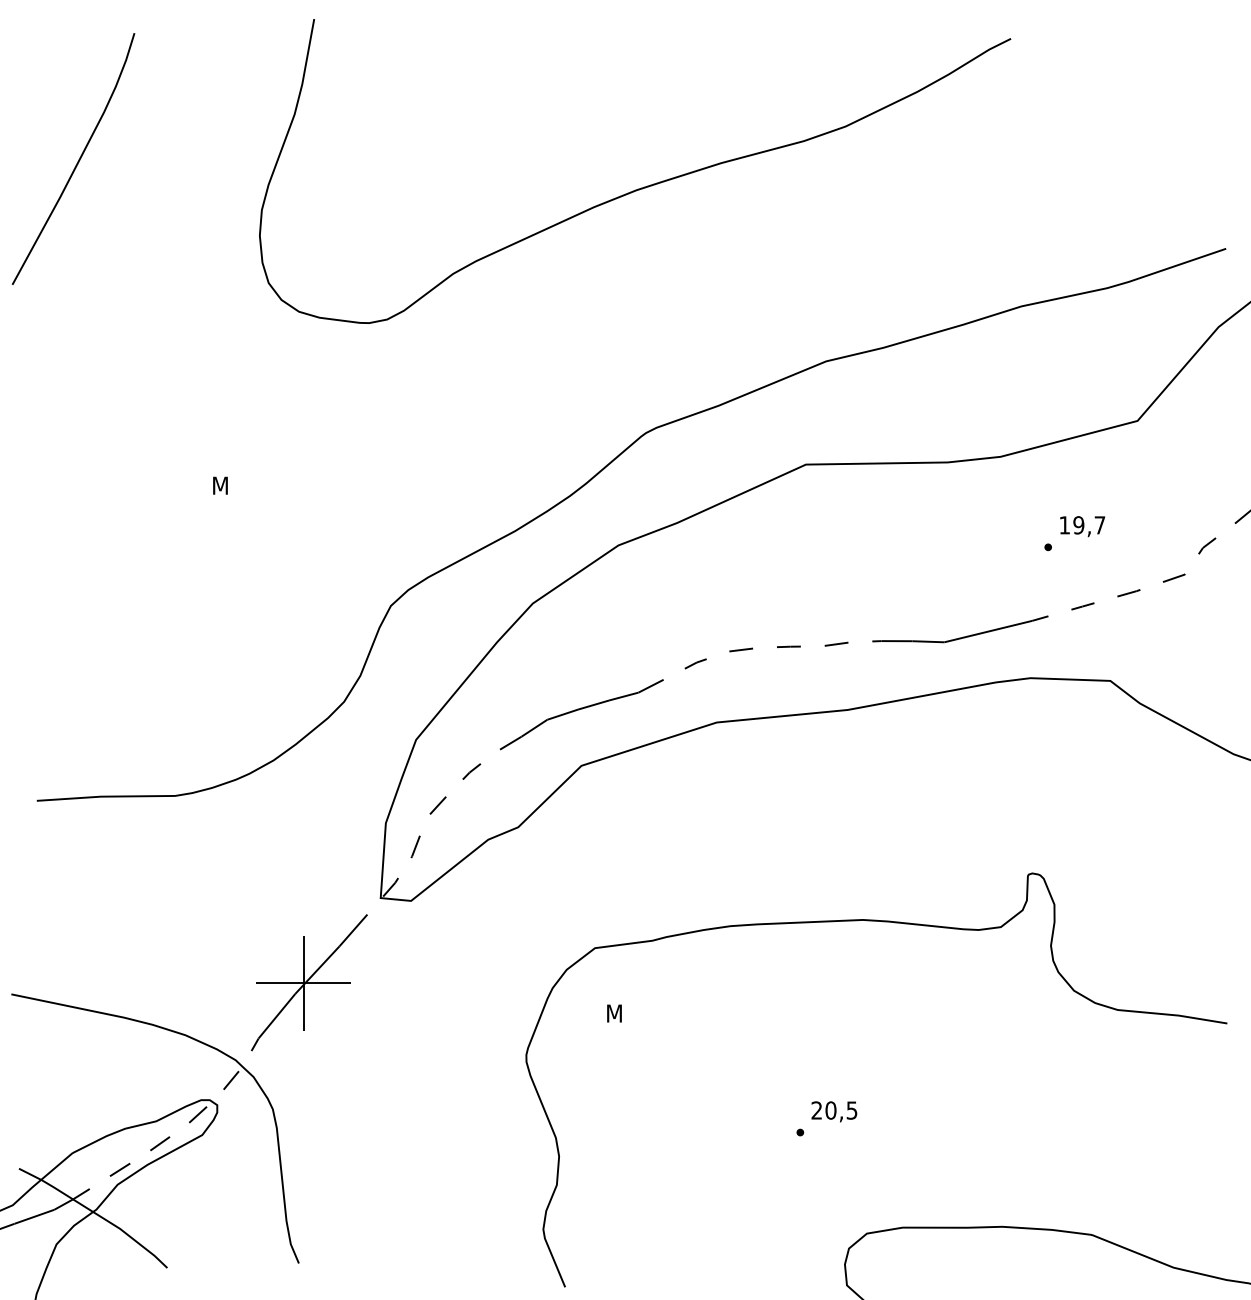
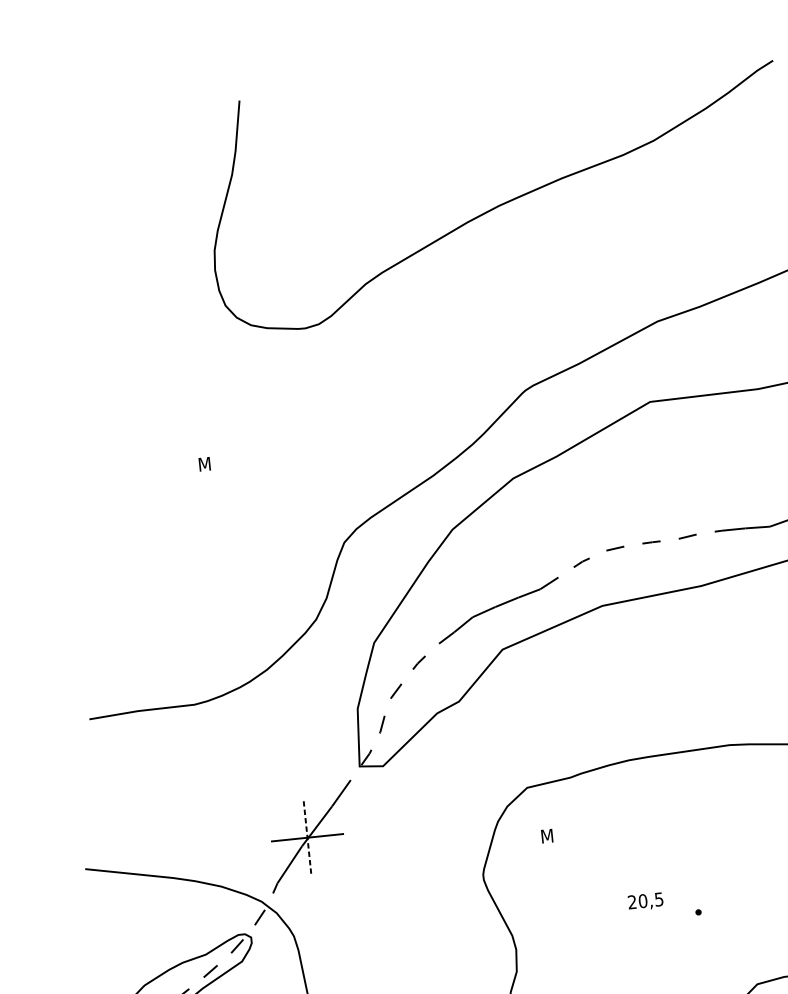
curve: (77, 161) -> (70, 227), removed
line: (303, 983) -> (307, 837), solid -> dashed
text: (834, 1111) -> (645, 901), moved

